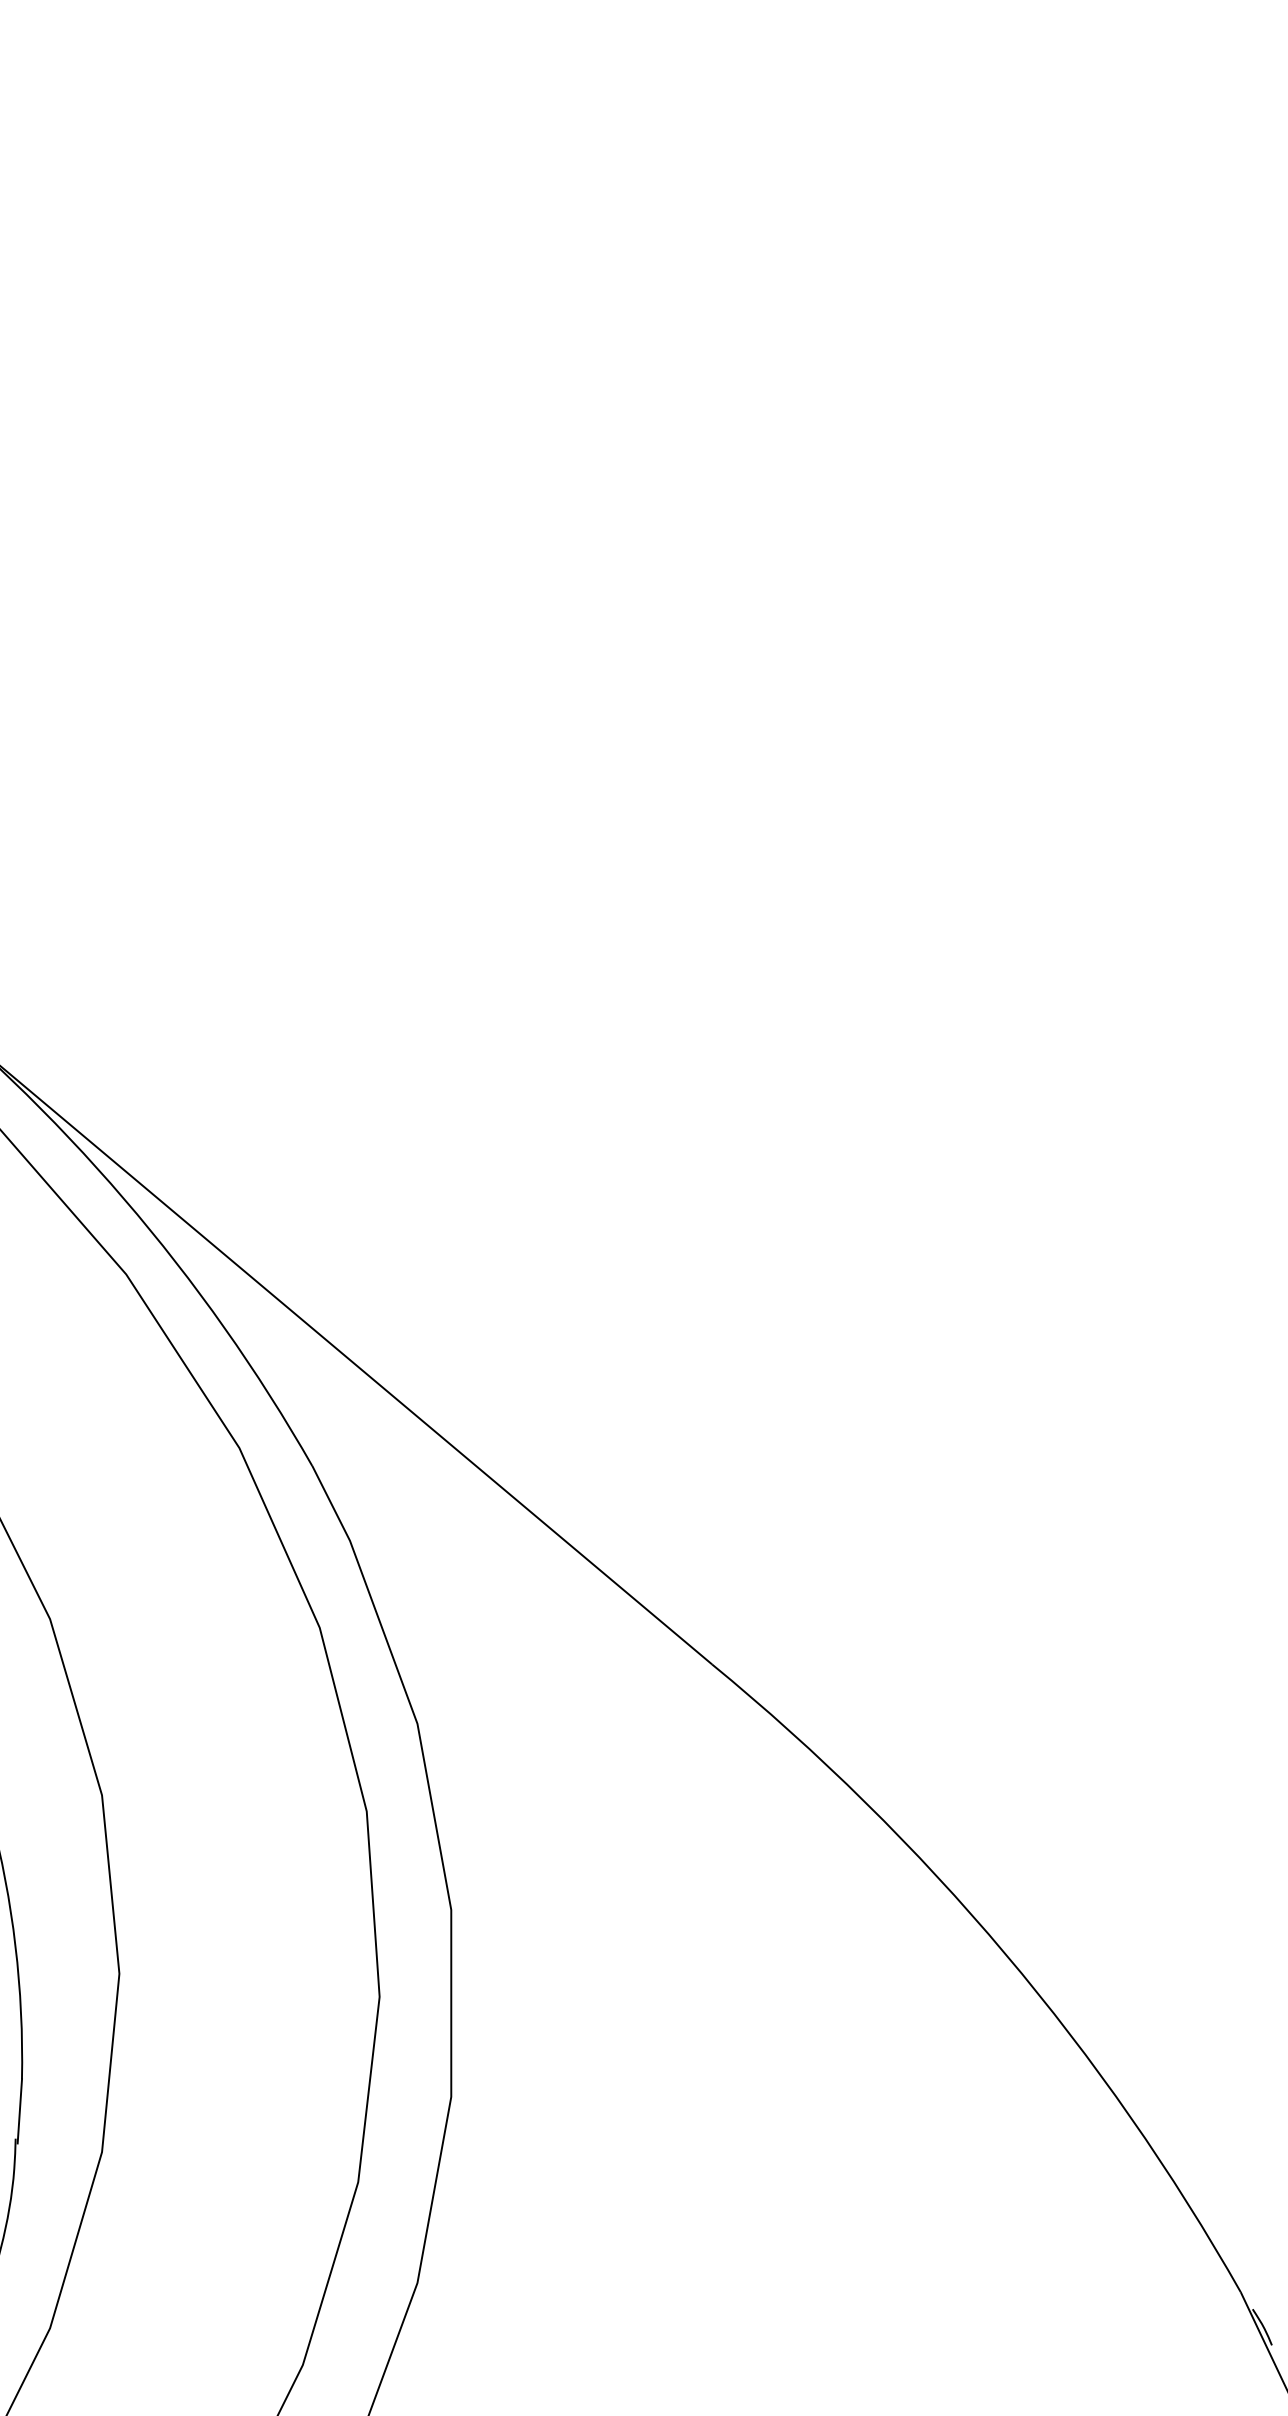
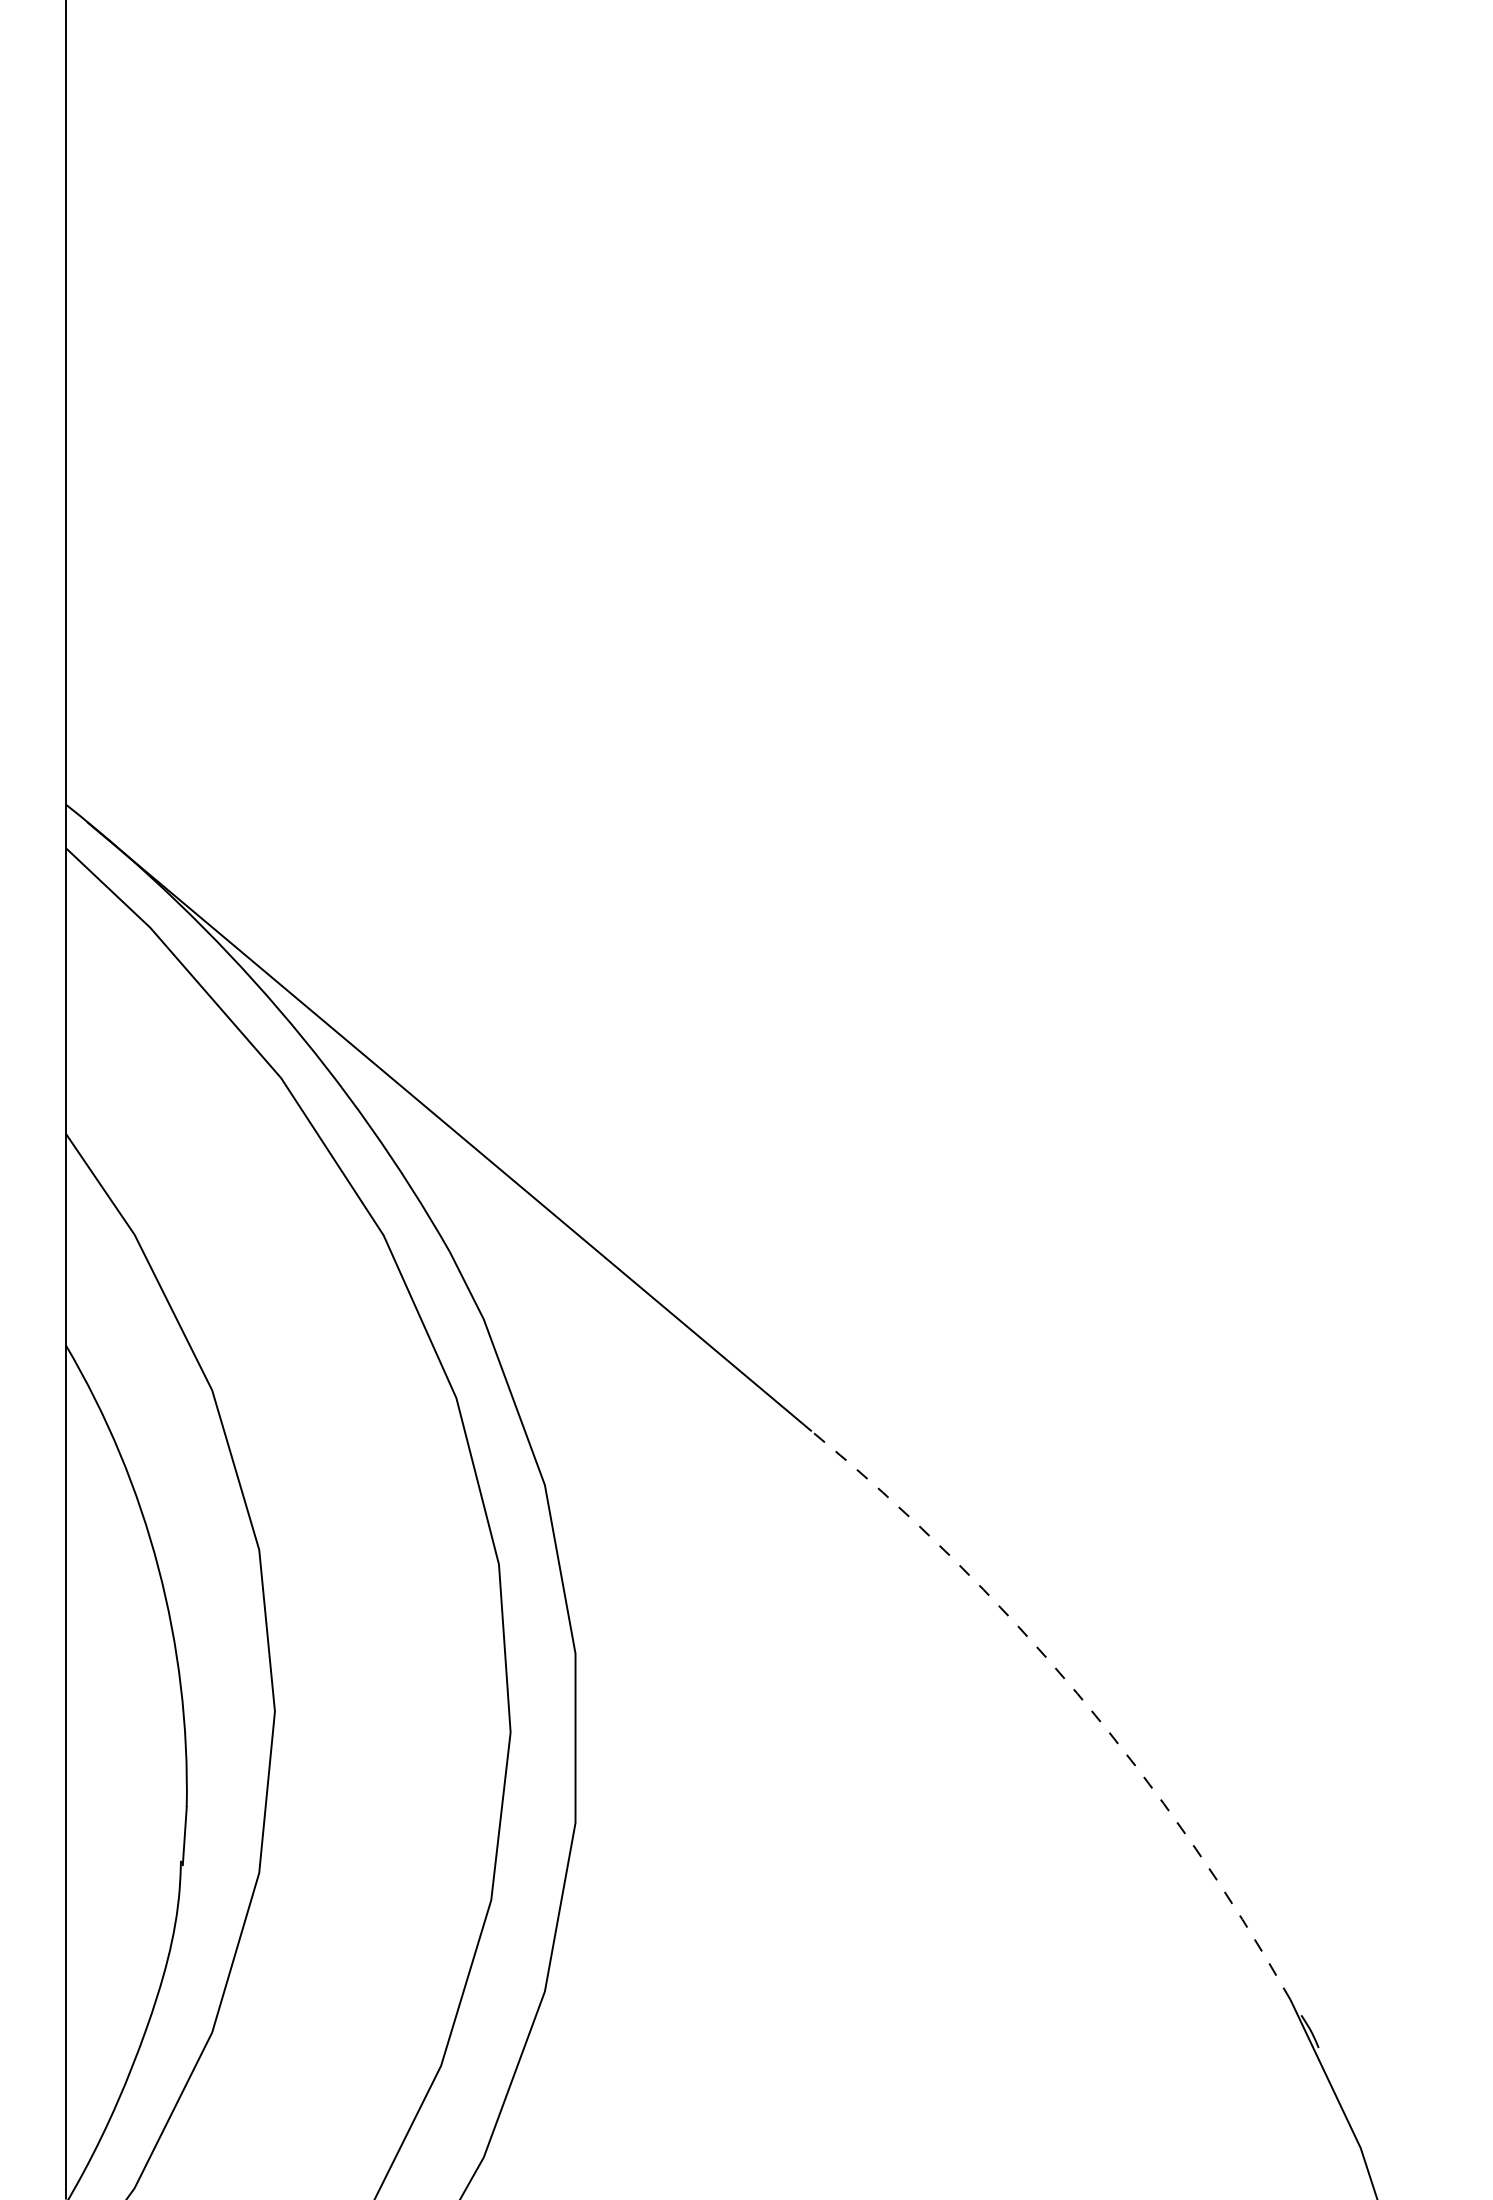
arc: (1005, 1953) -> (1077, 1693), solid -> dashed

